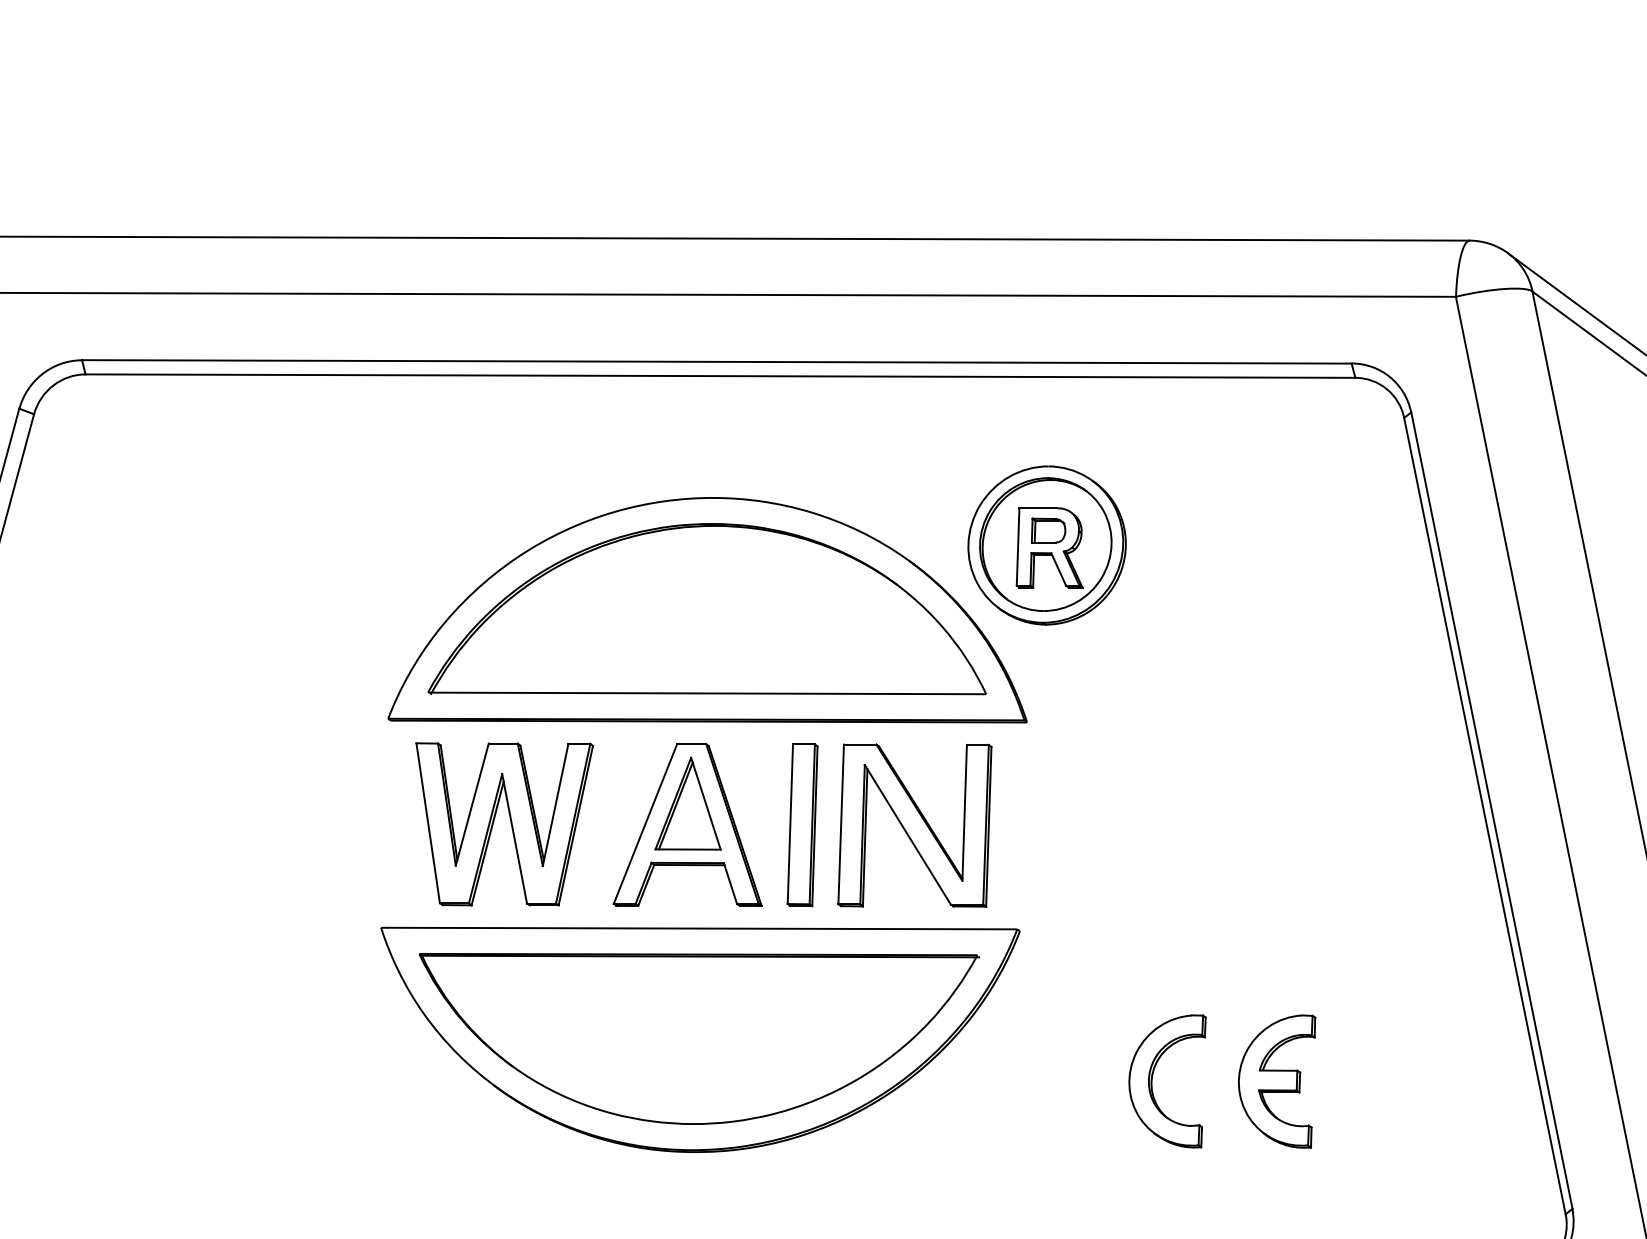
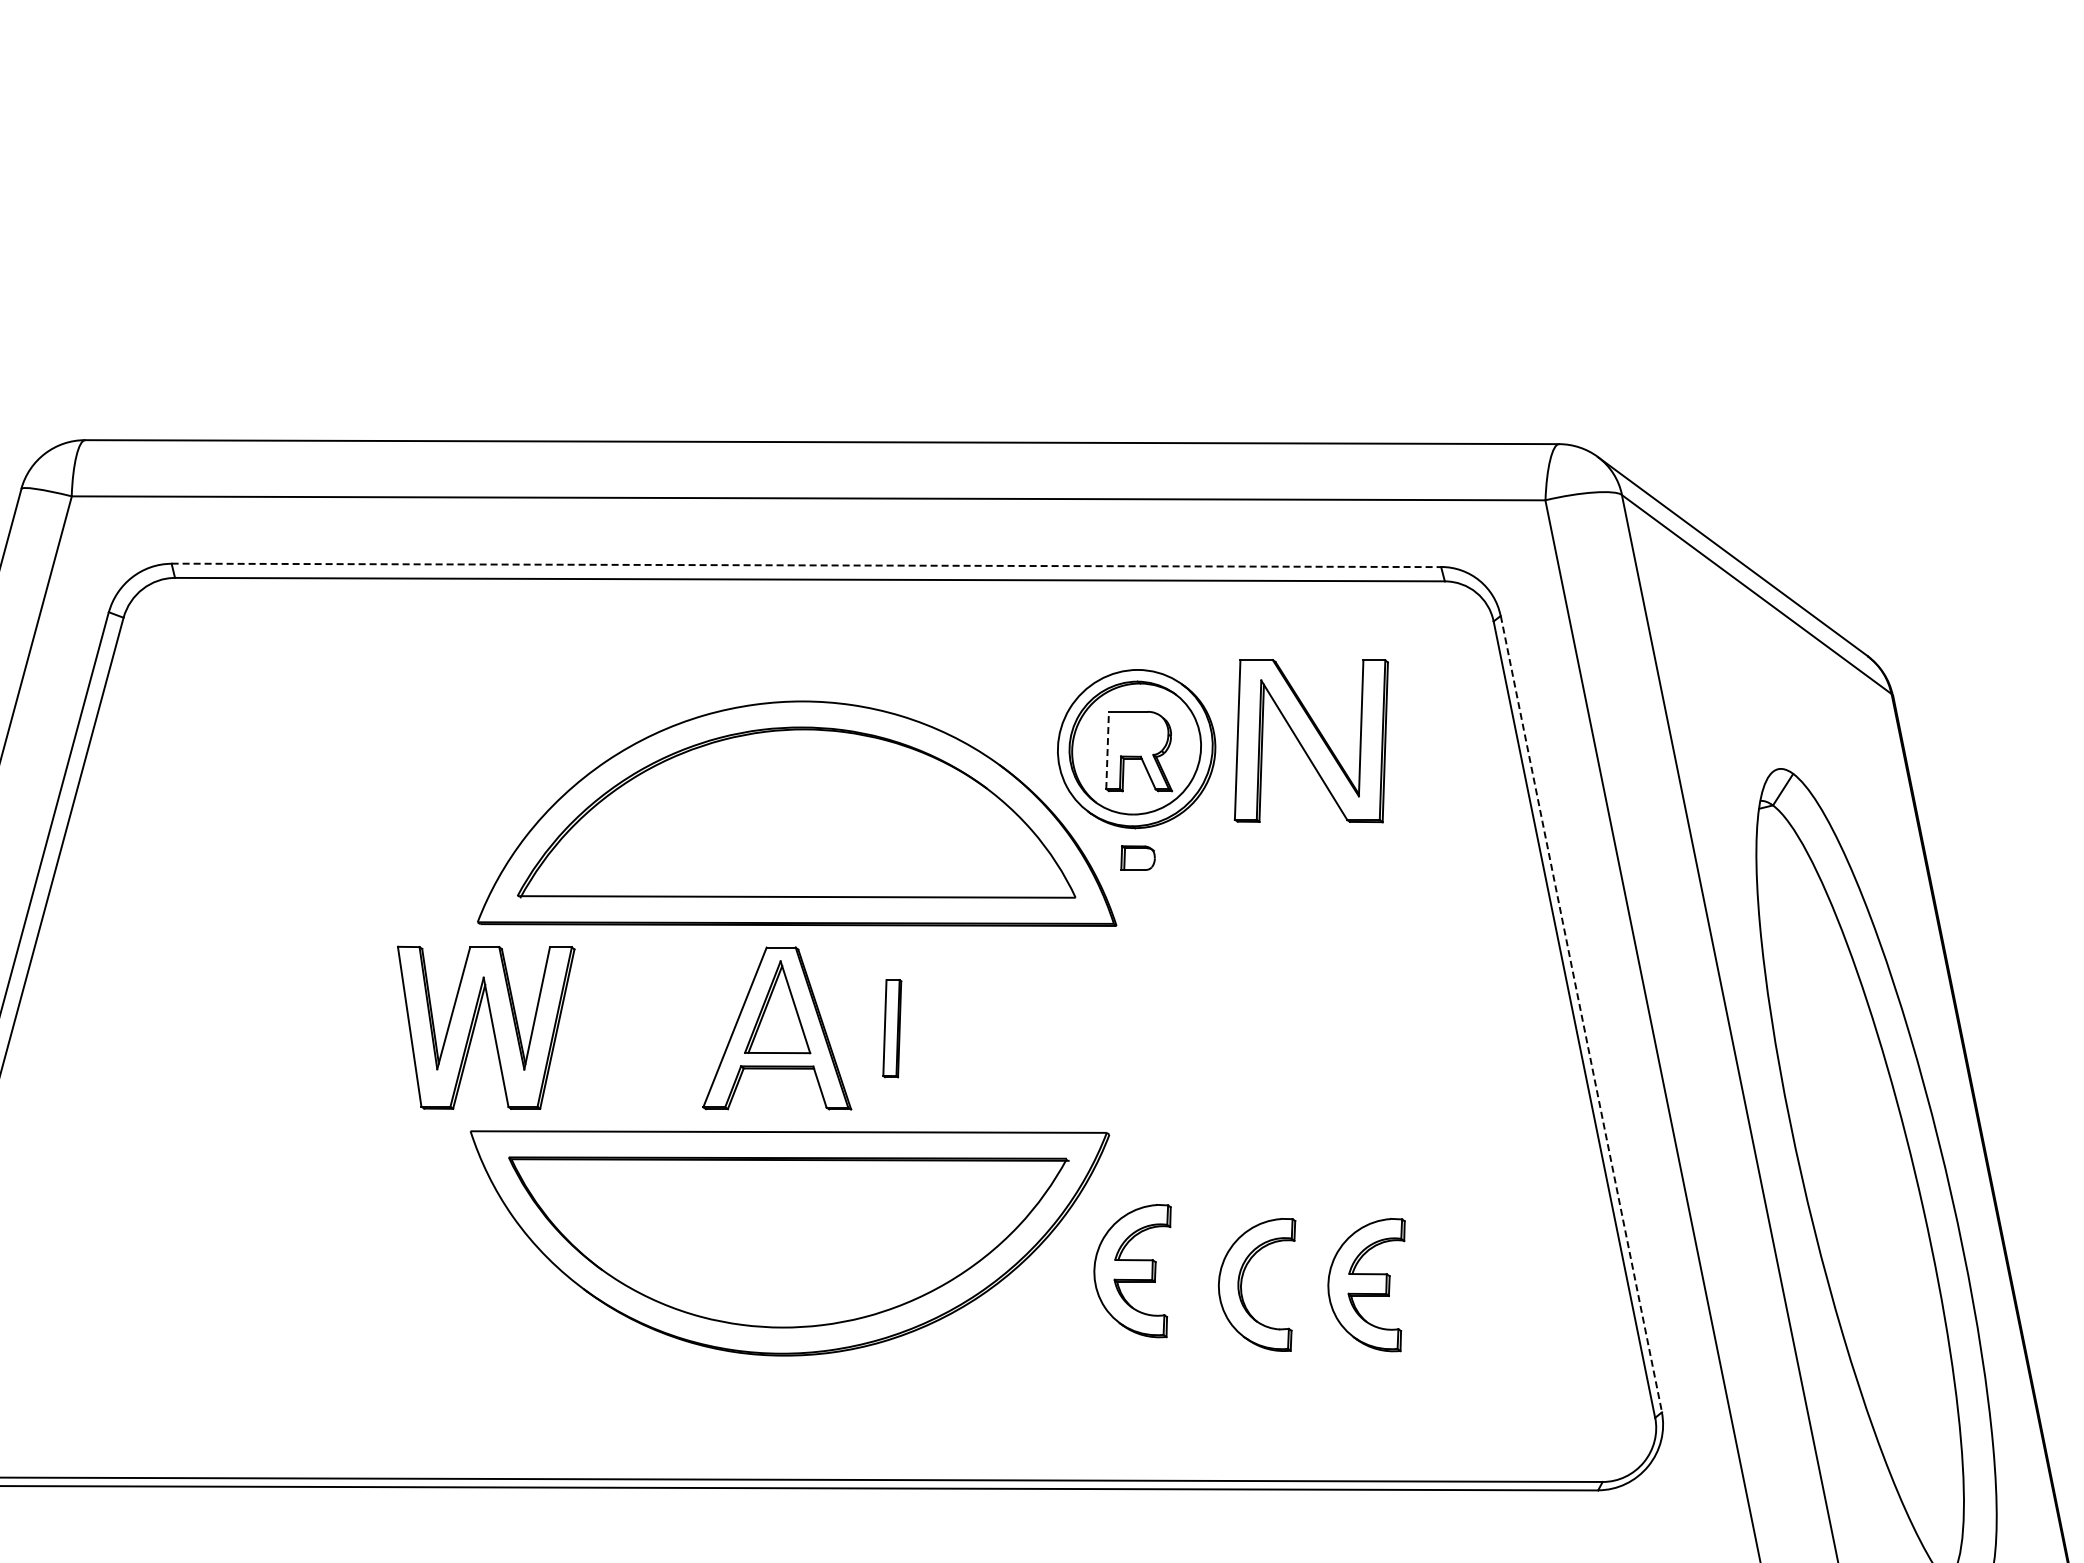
line: (717, 361) -> (806, 565), solid -> dashed
part: (1048, 529) -> (1137, 857), moved
line: (1018, 546) -> (1107, 750), solid -> dashed
line: (1492, 810) -> (1581, 1014), solid -> dashed
part: (505, 823) -> (486, 1027), moved
part: (803, 824) -> (892, 1028), size x0.6
part: (914, 825) -> (1310, 741), moved
part: (1043, 1067) -> (1132, 1271), added

